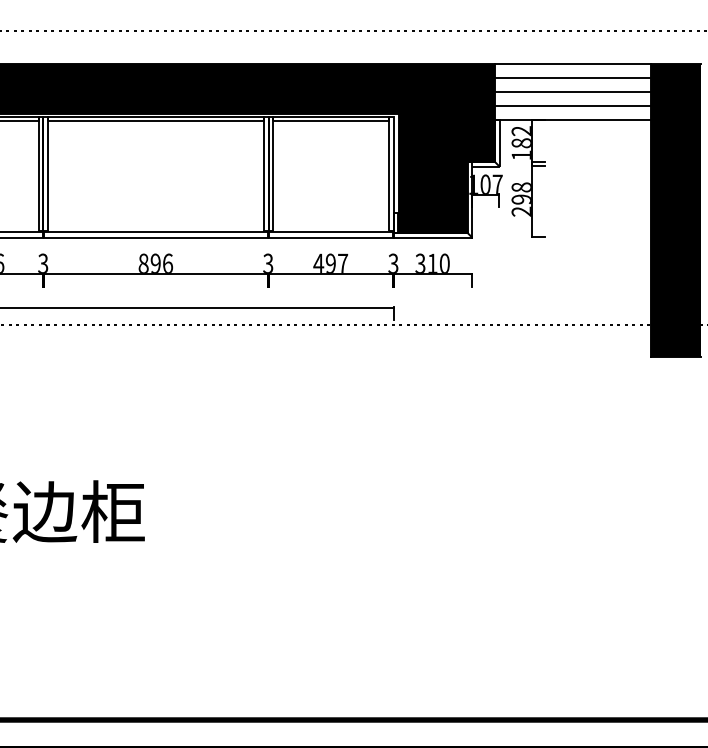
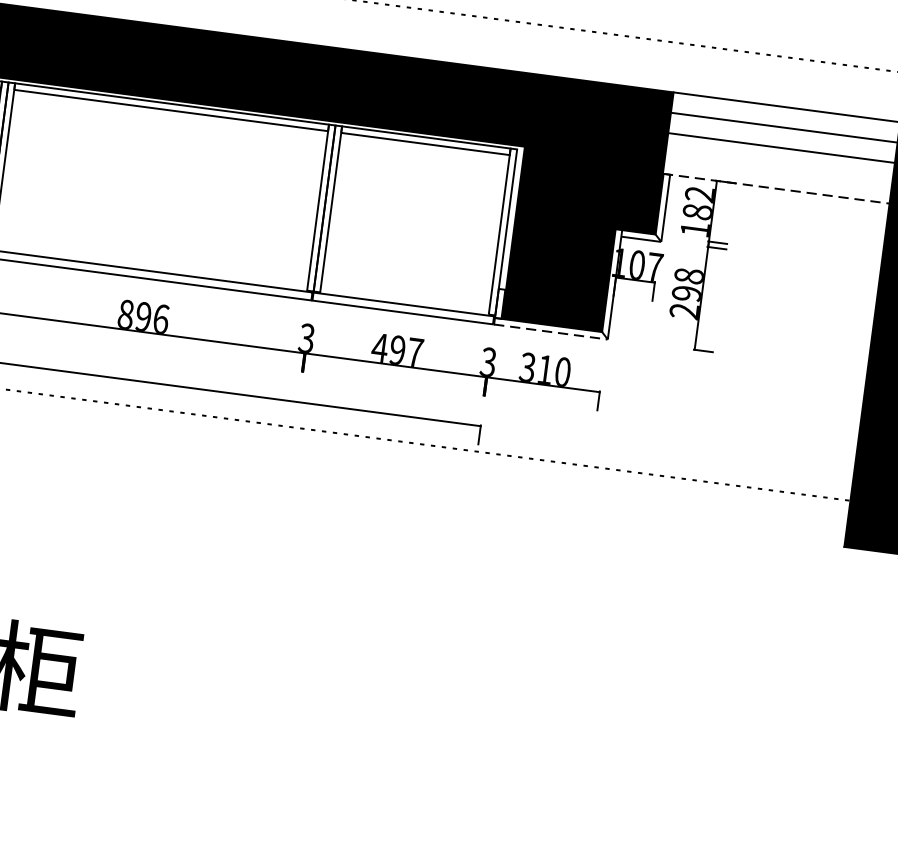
line: (572, 106) -> (778, 168), removed
line: (573, 120) -> (777, 188), solid -> dashed
line: (432, 237) -> (550, 331), solid -> dashed

